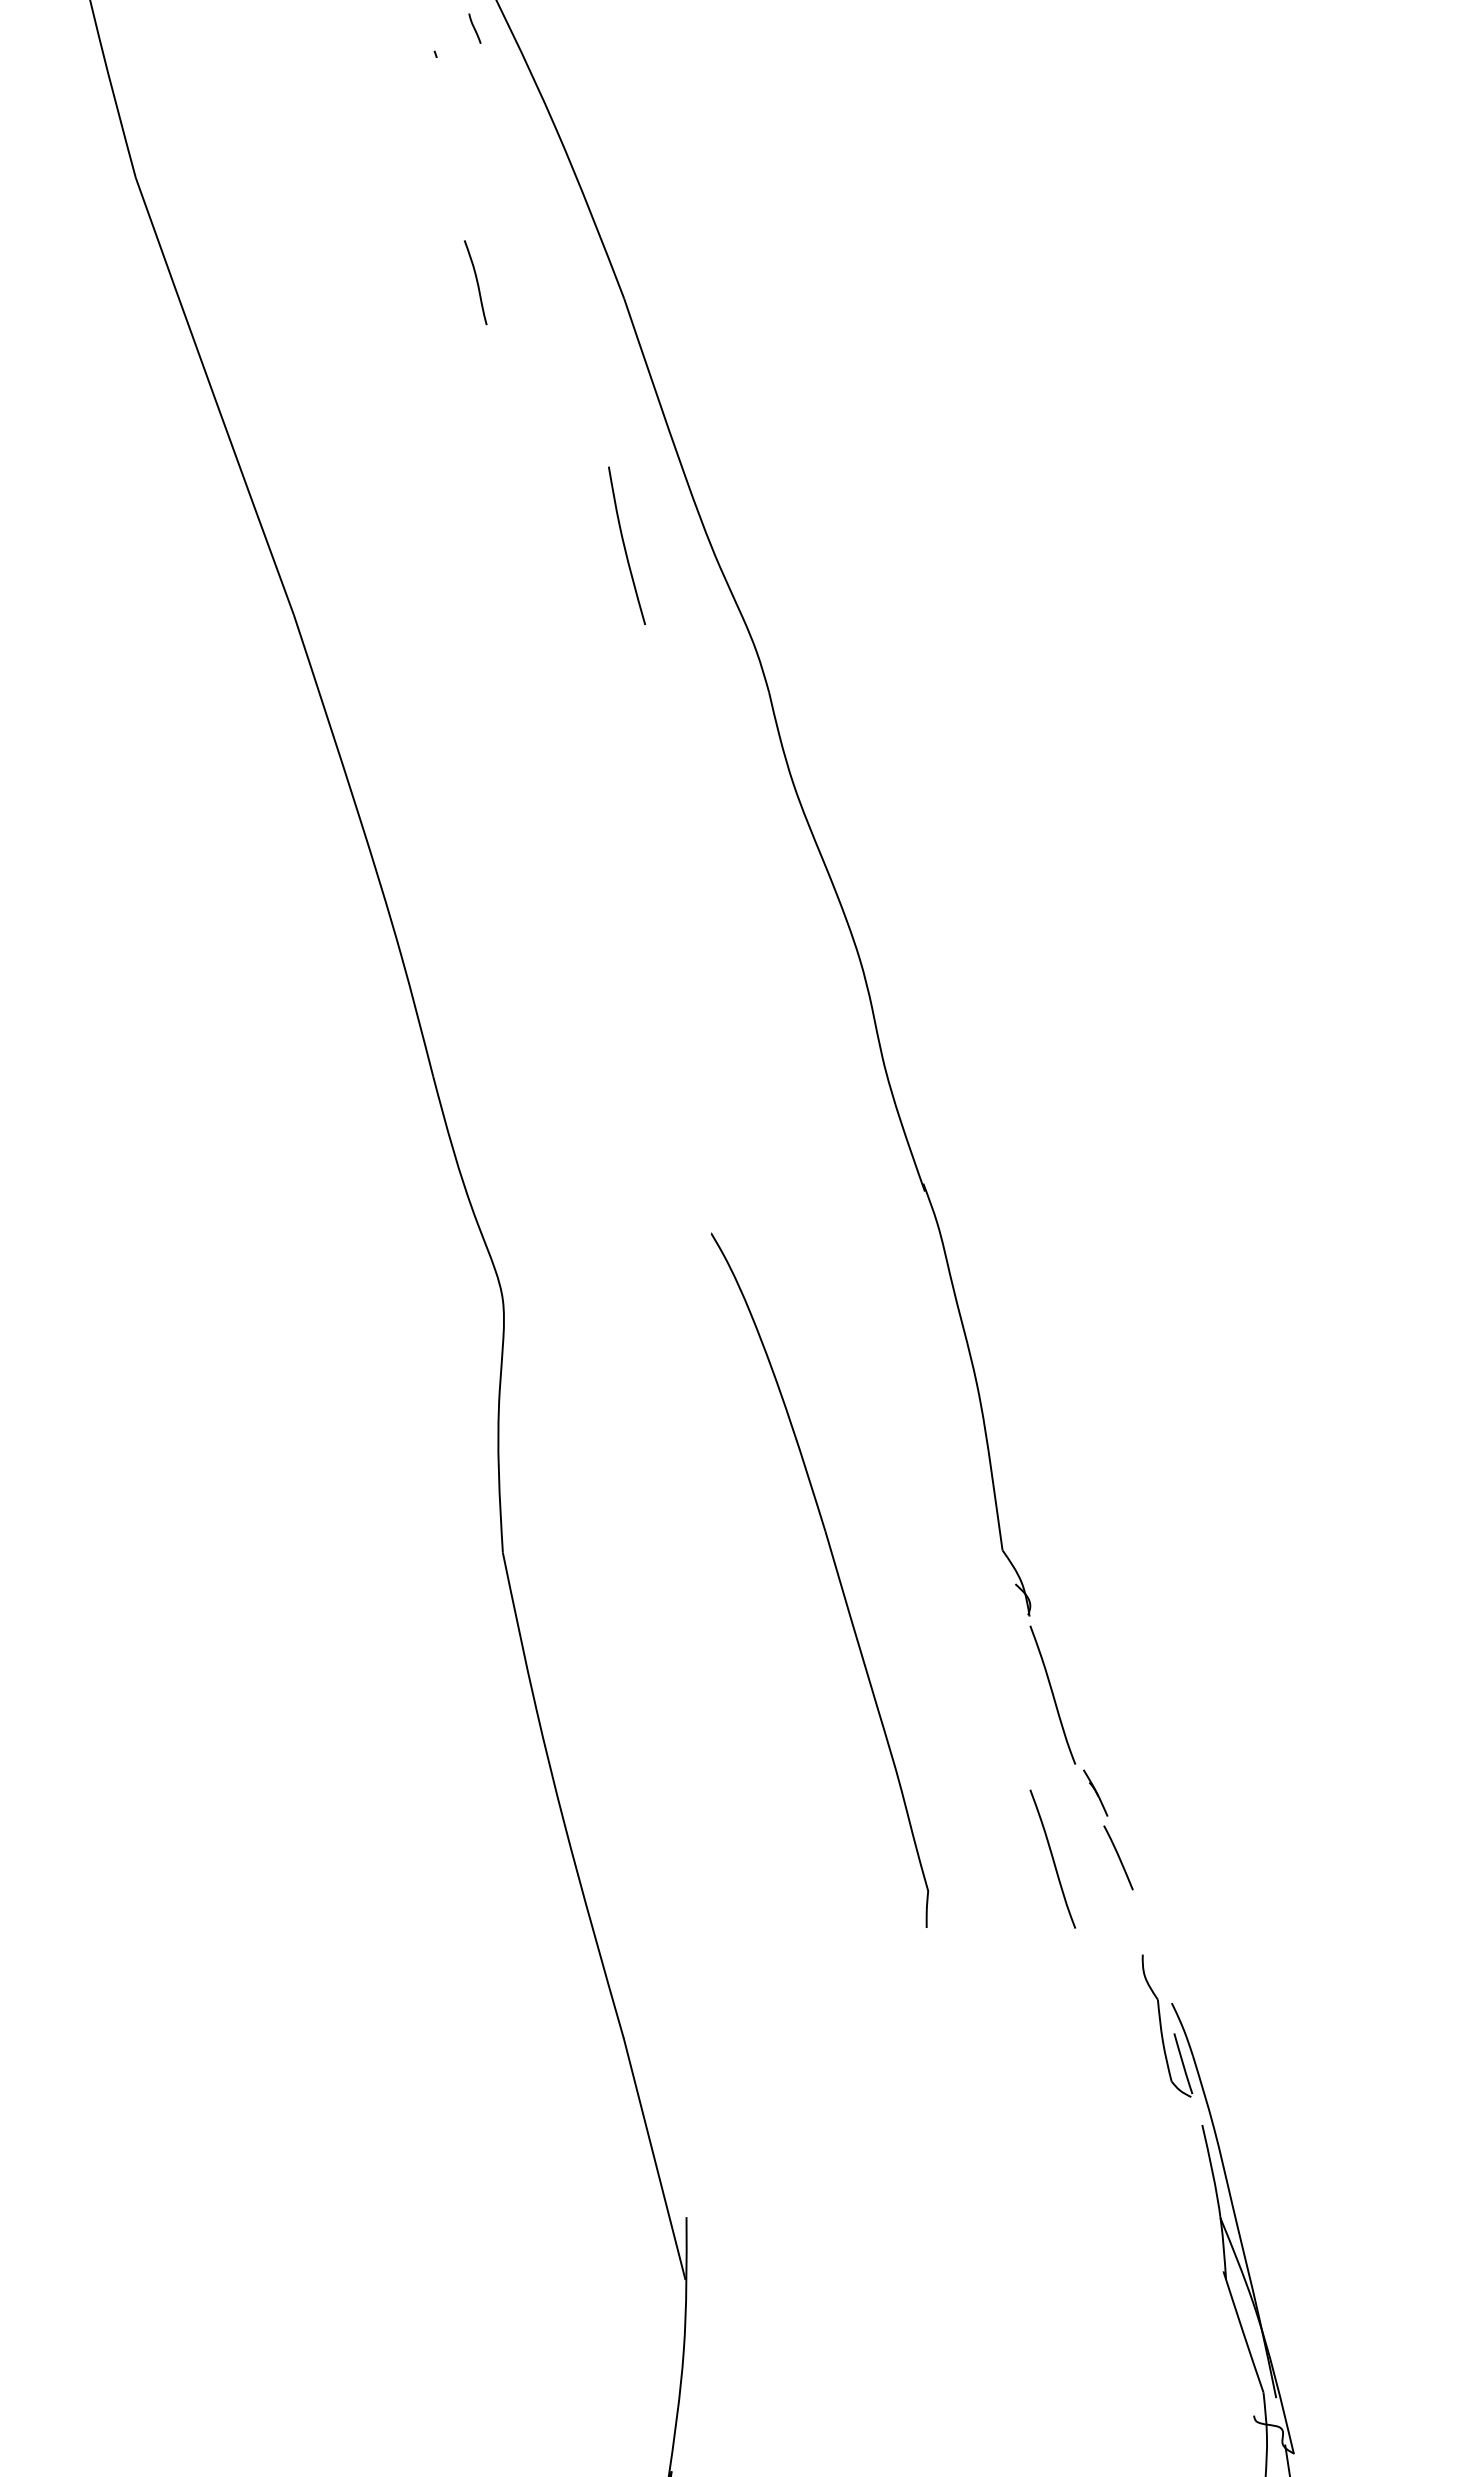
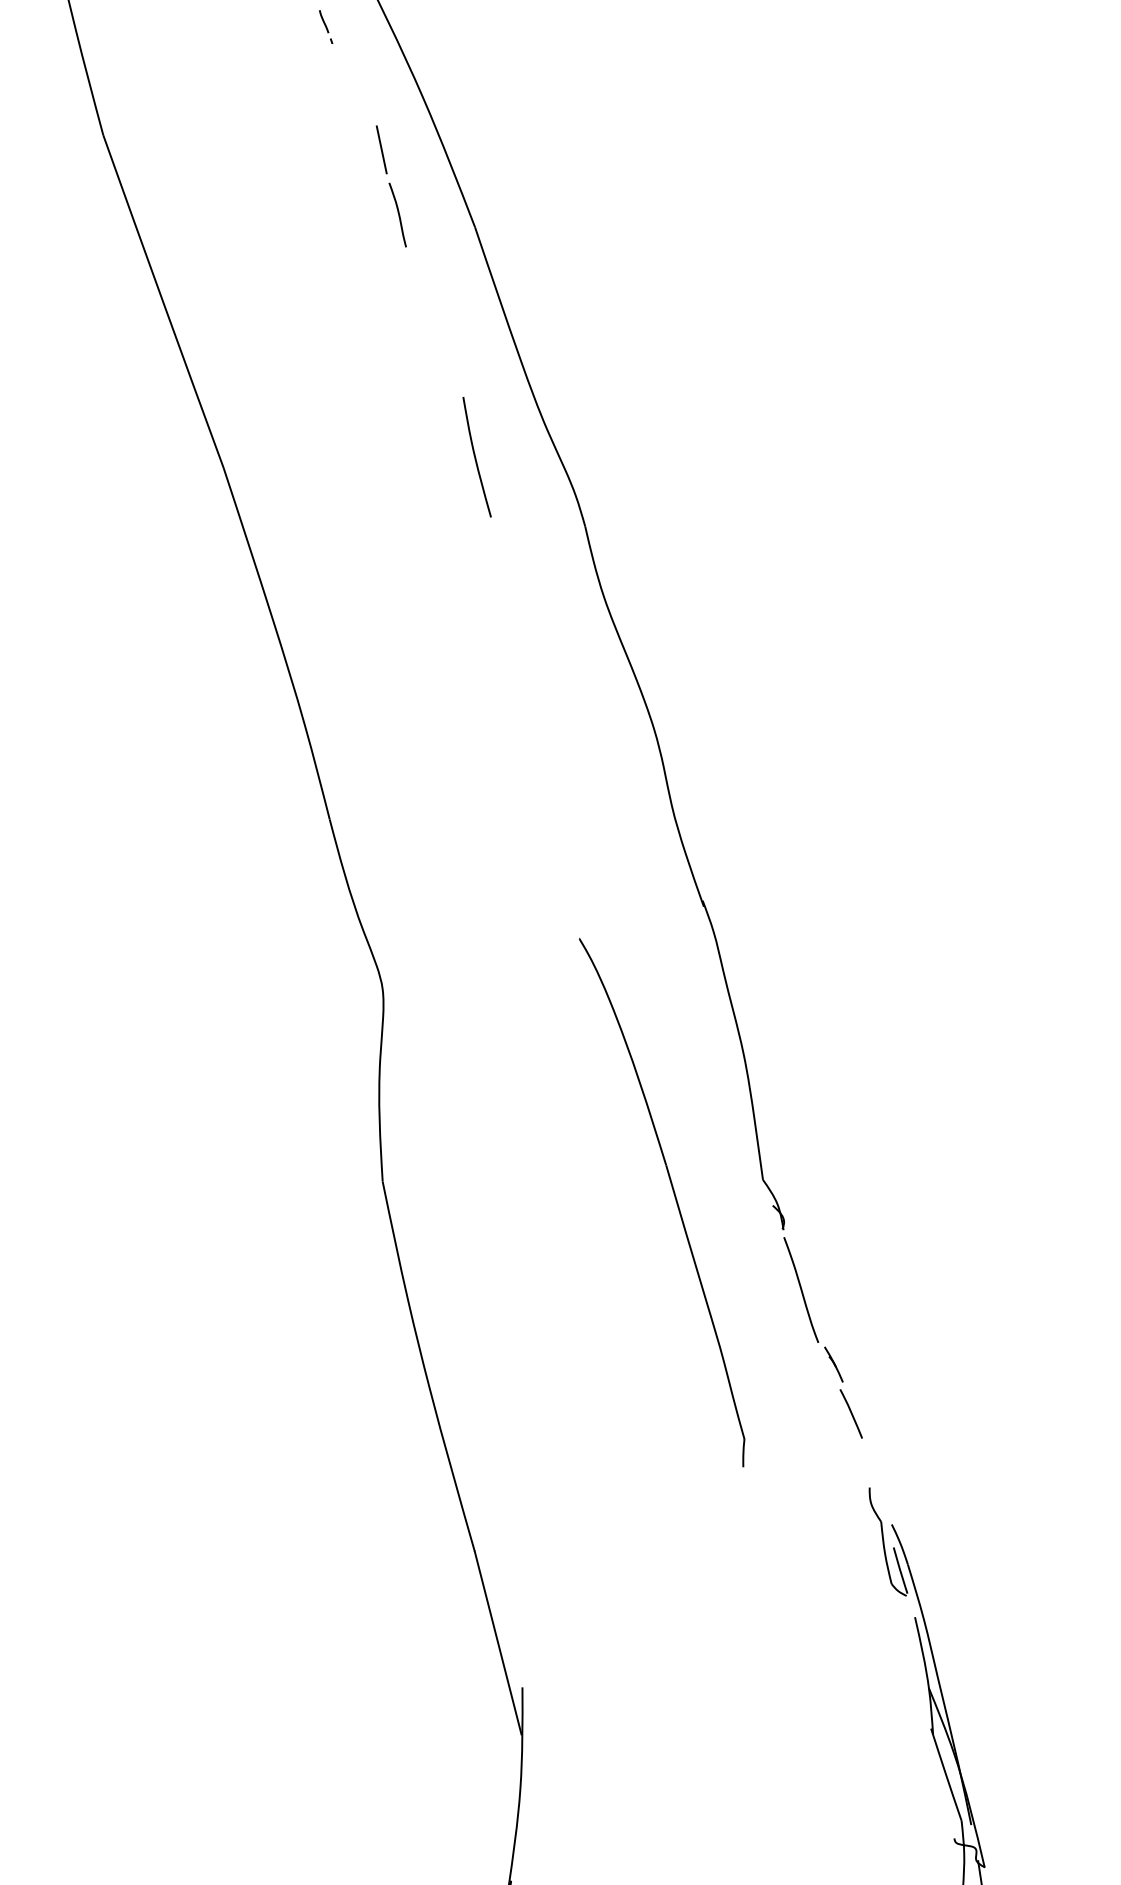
curve: (474, 28) -> (323, 21), moved
line: (501, 196) -> (381, 149), added
curve: (476, 282) -> (398, 214), moved
curve: (625, 545) -> (476, 456), moved
part: (836, 1573) -> (674, 1197), moved
curve: (1052, 1858) -> (801, 1414), removed

